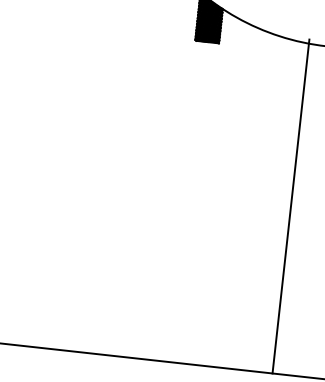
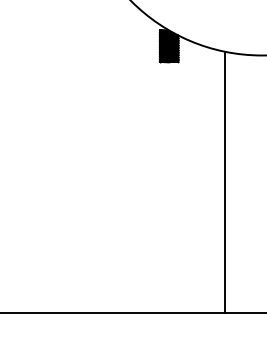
line: (291, 206) -> (225, 182), moved

